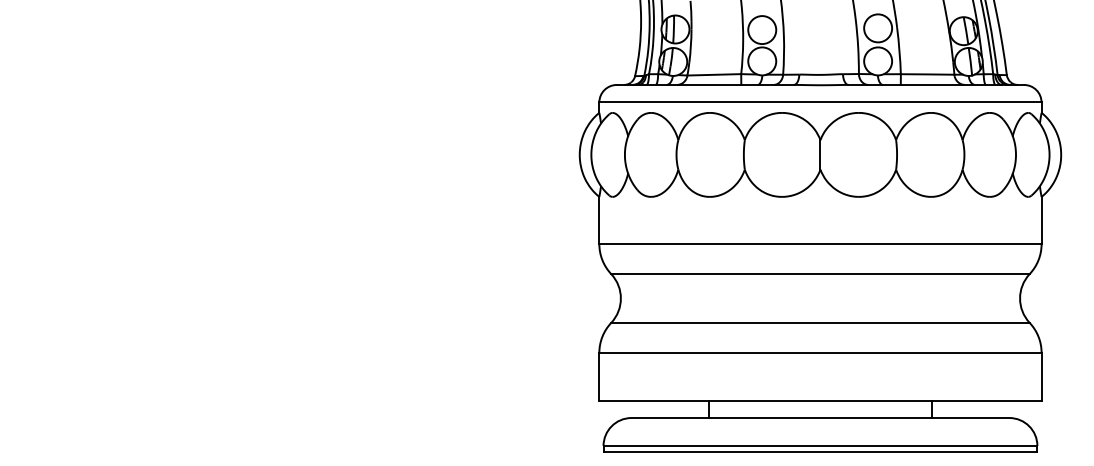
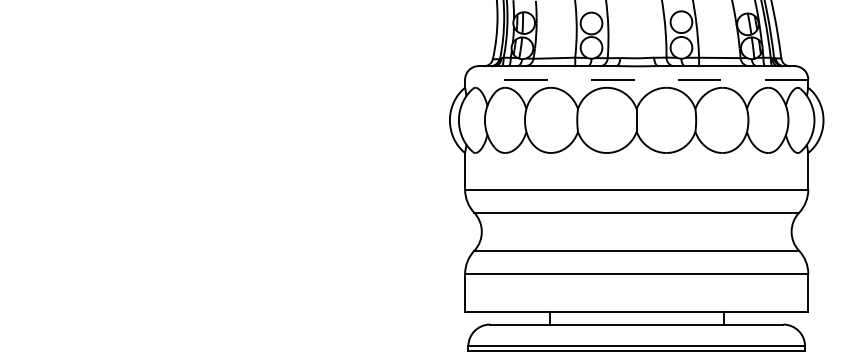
line: (819, 102) -> (635, 79), solid -> dashed

